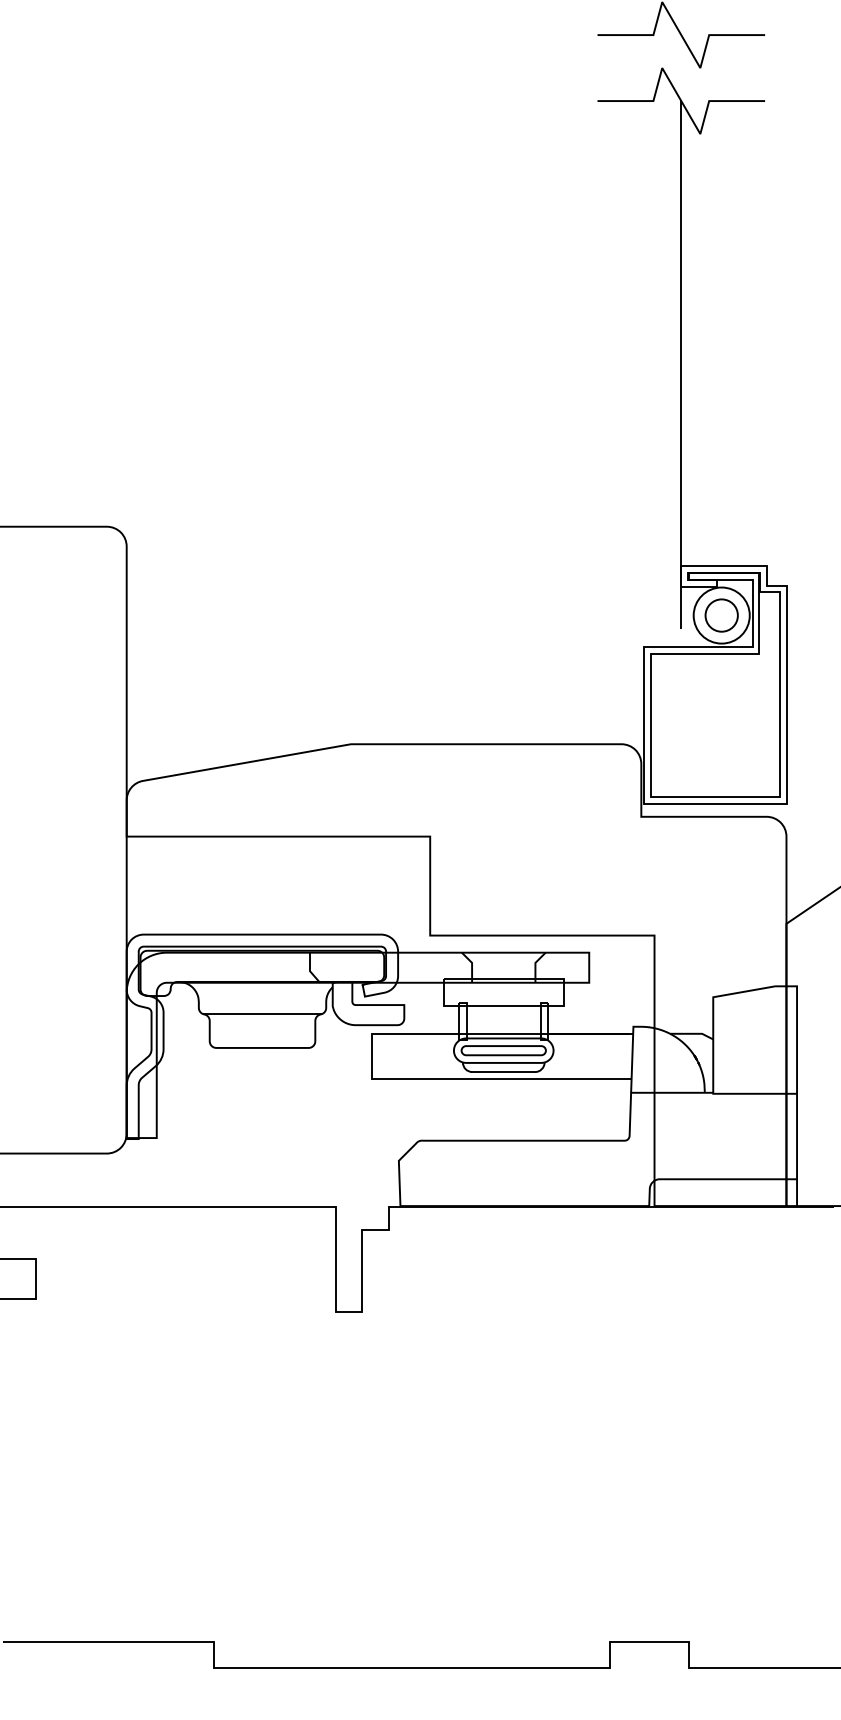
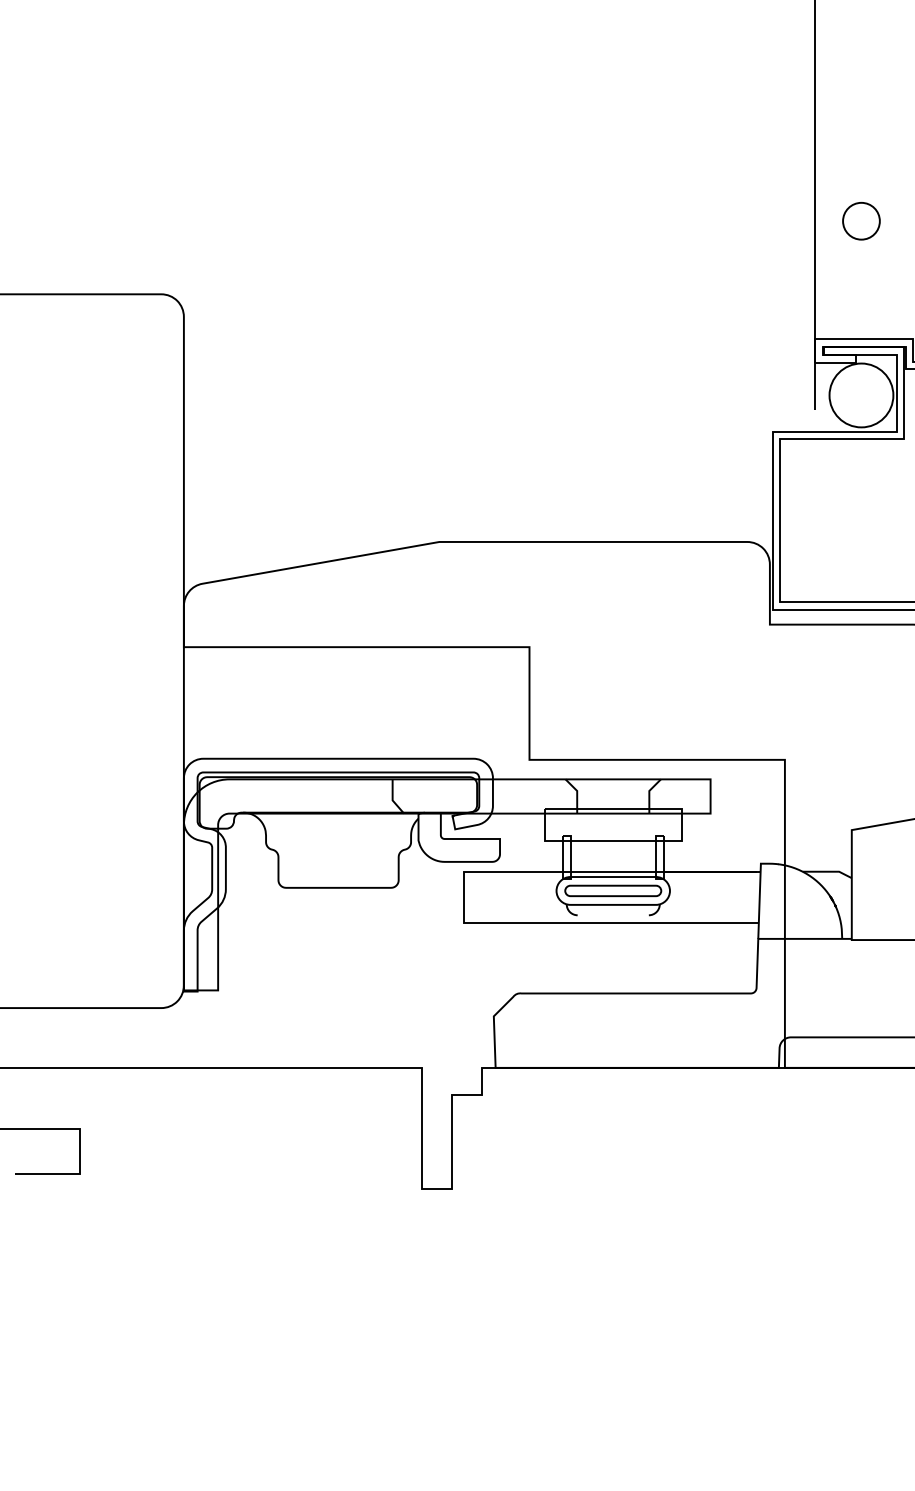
circle: (721, 615) -> (861, 221), moved
line: (262, 1014) -> (338, 849), removed
line: (503, 1072) -> (612, 915), removed

